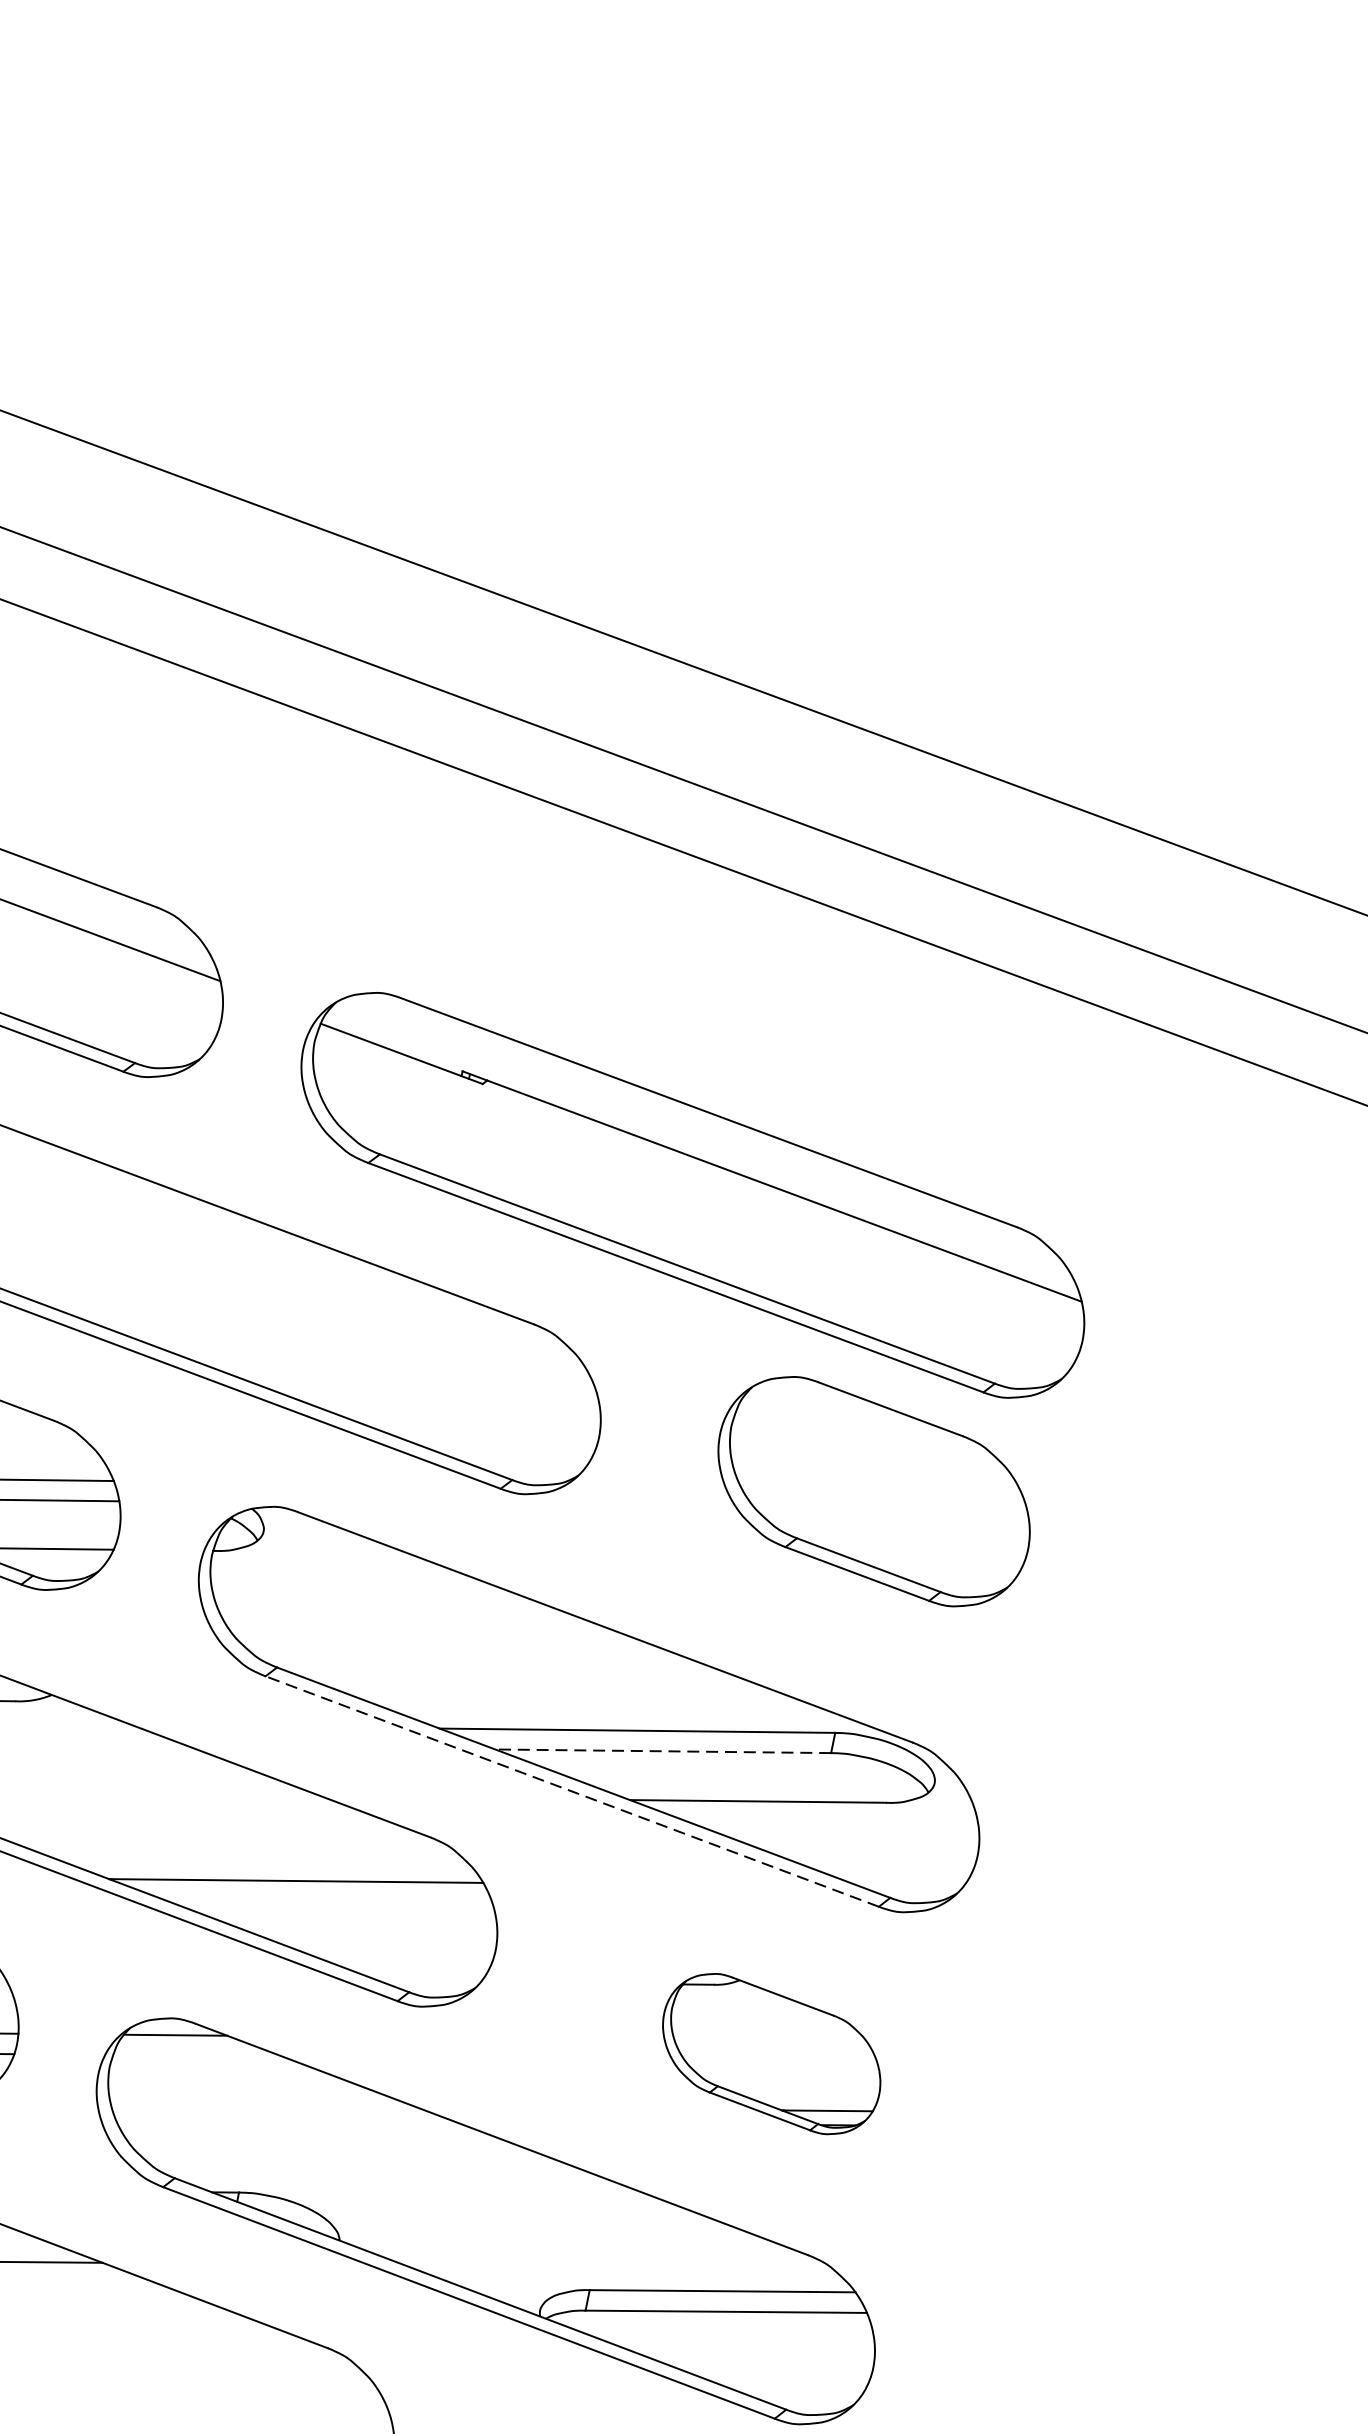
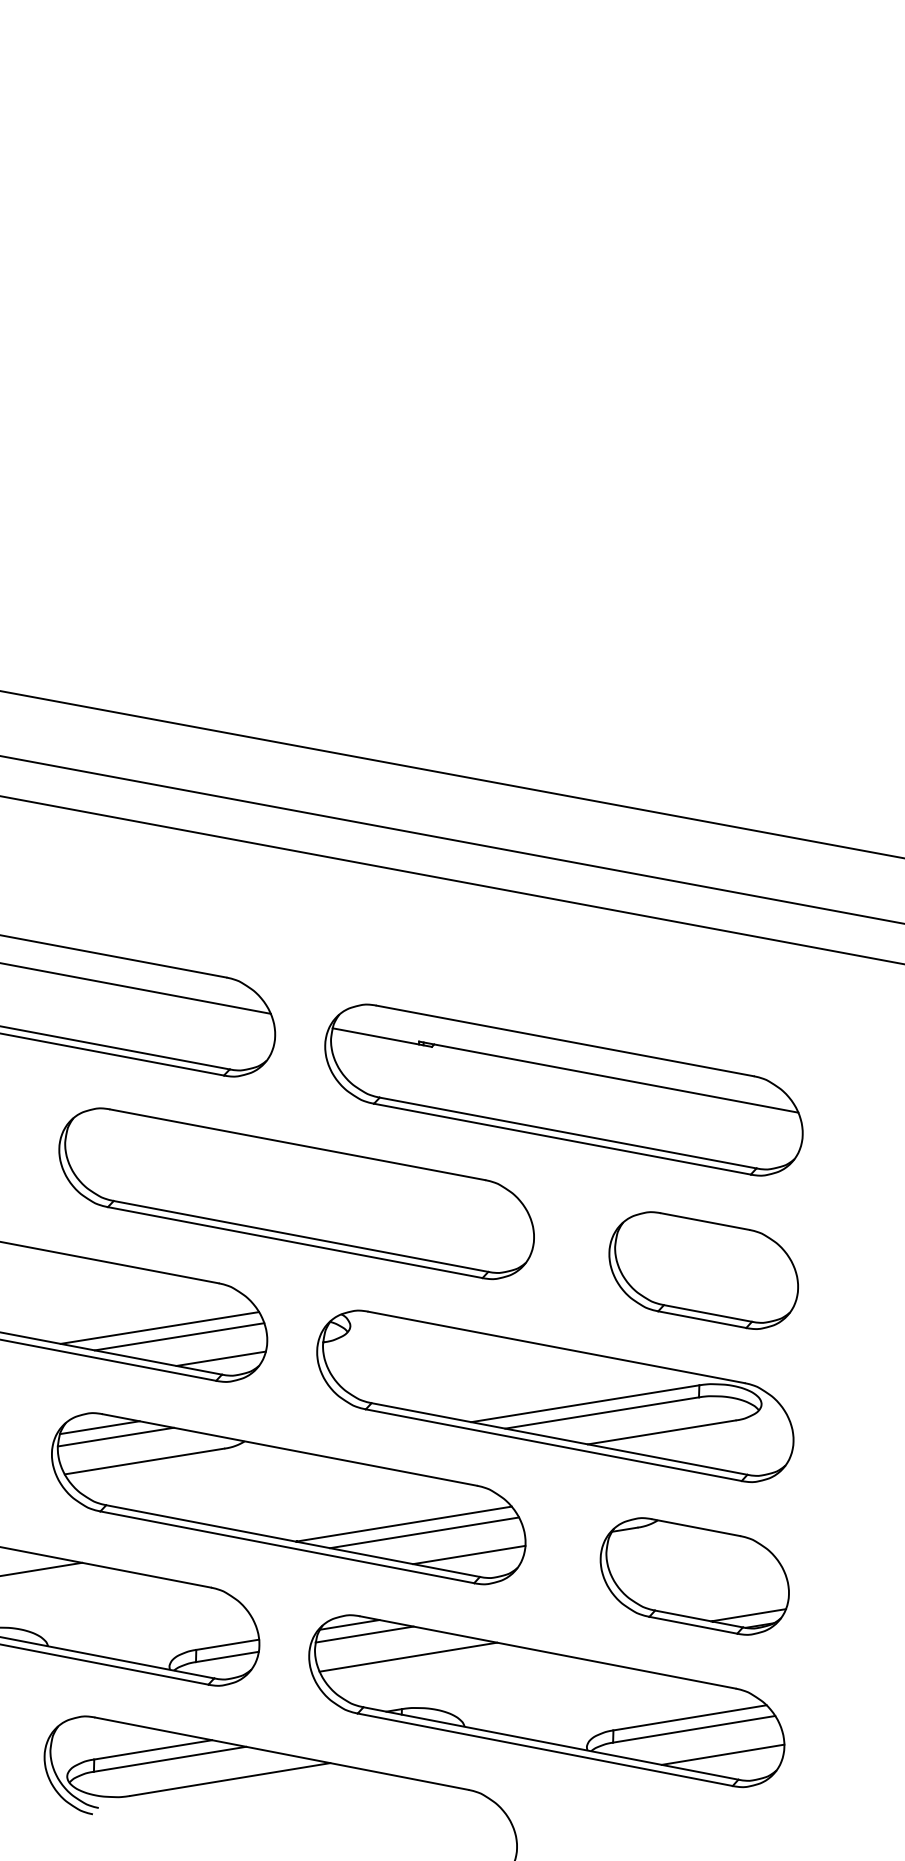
part: (873, 1491) -> (703, 1270), moved
line: (661, 1751) -> (601, 1413), dashed -> solid
line: (571, 1791) -> (553, 1445), dashed -> solid
line: (328, 1901) -> (424, 1532), added
line: (398, 1951) -> (469, 1554), added
part: (771, 2054) -> (694, 1576), size x1.43
line: (197, 2055) -> (364, 1634), added
line: (265, 2105) -> (408, 1656), added
line: (766, 2362) -> (722, 1754), added

